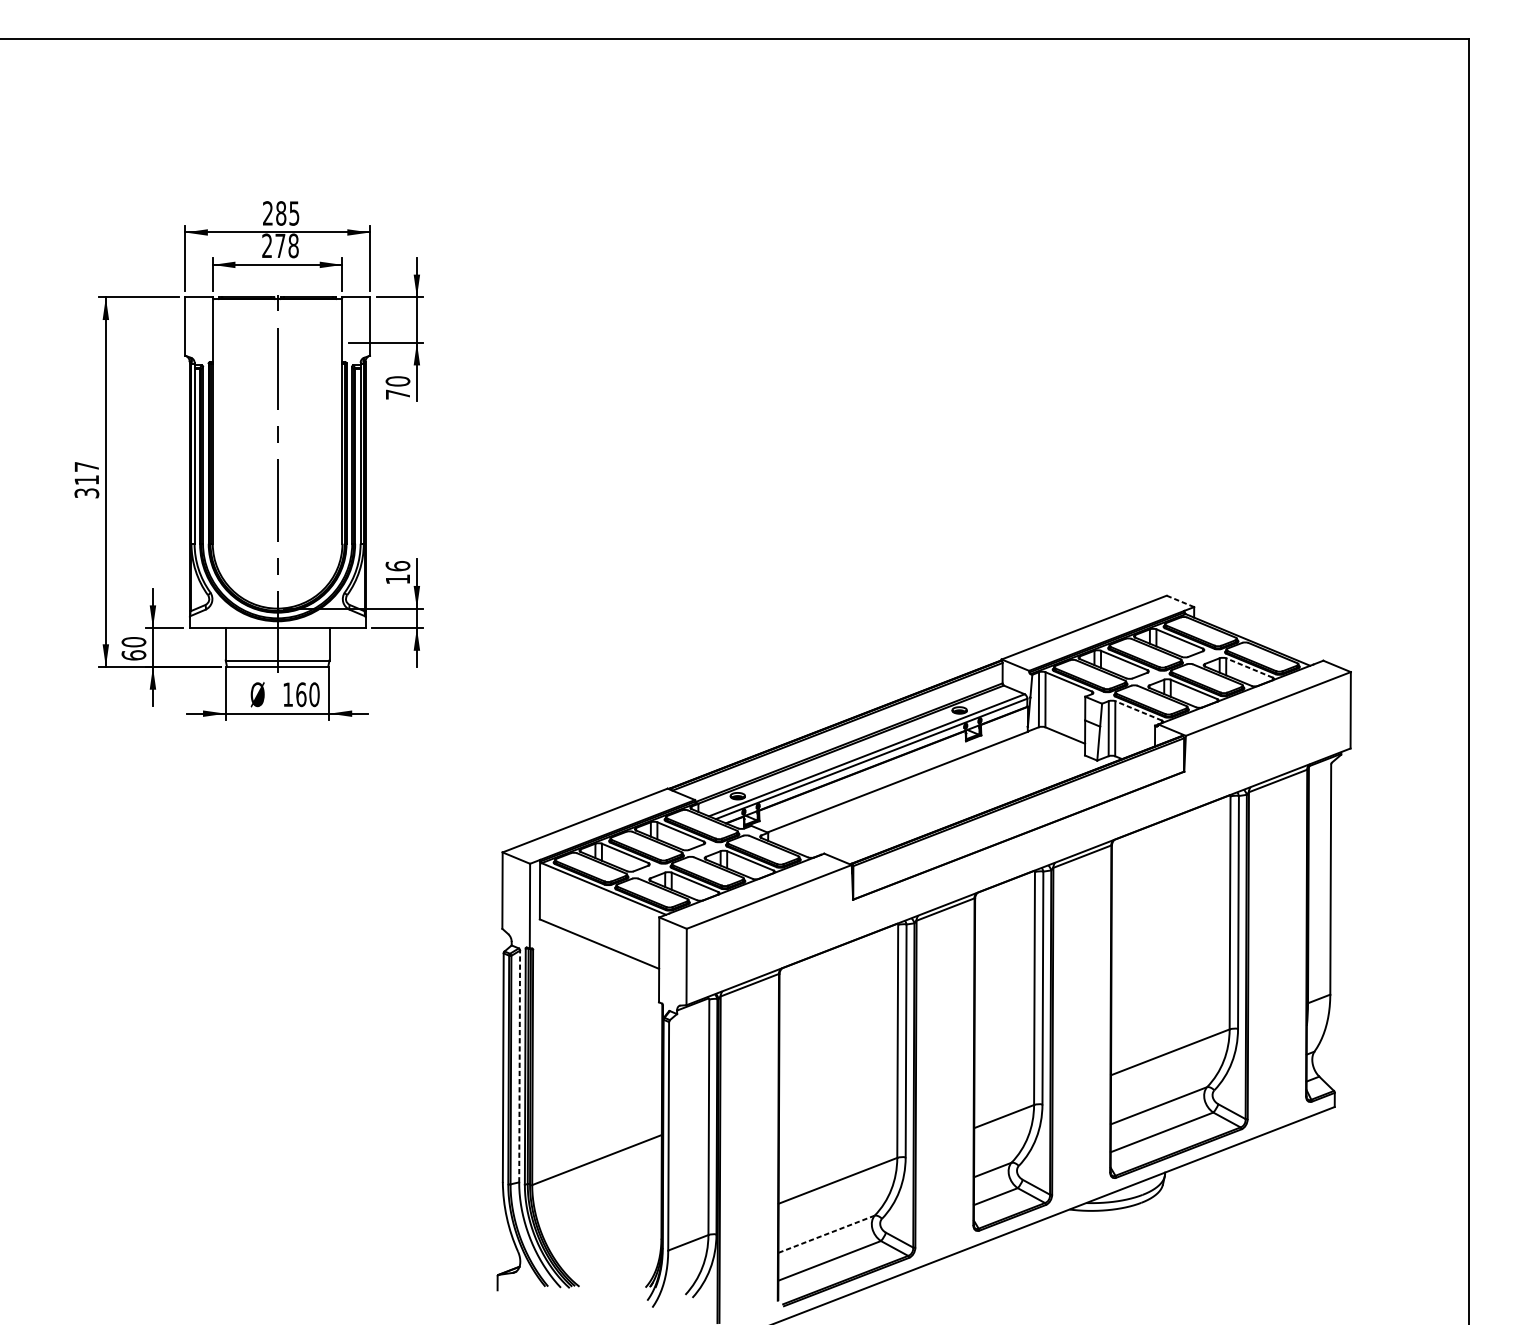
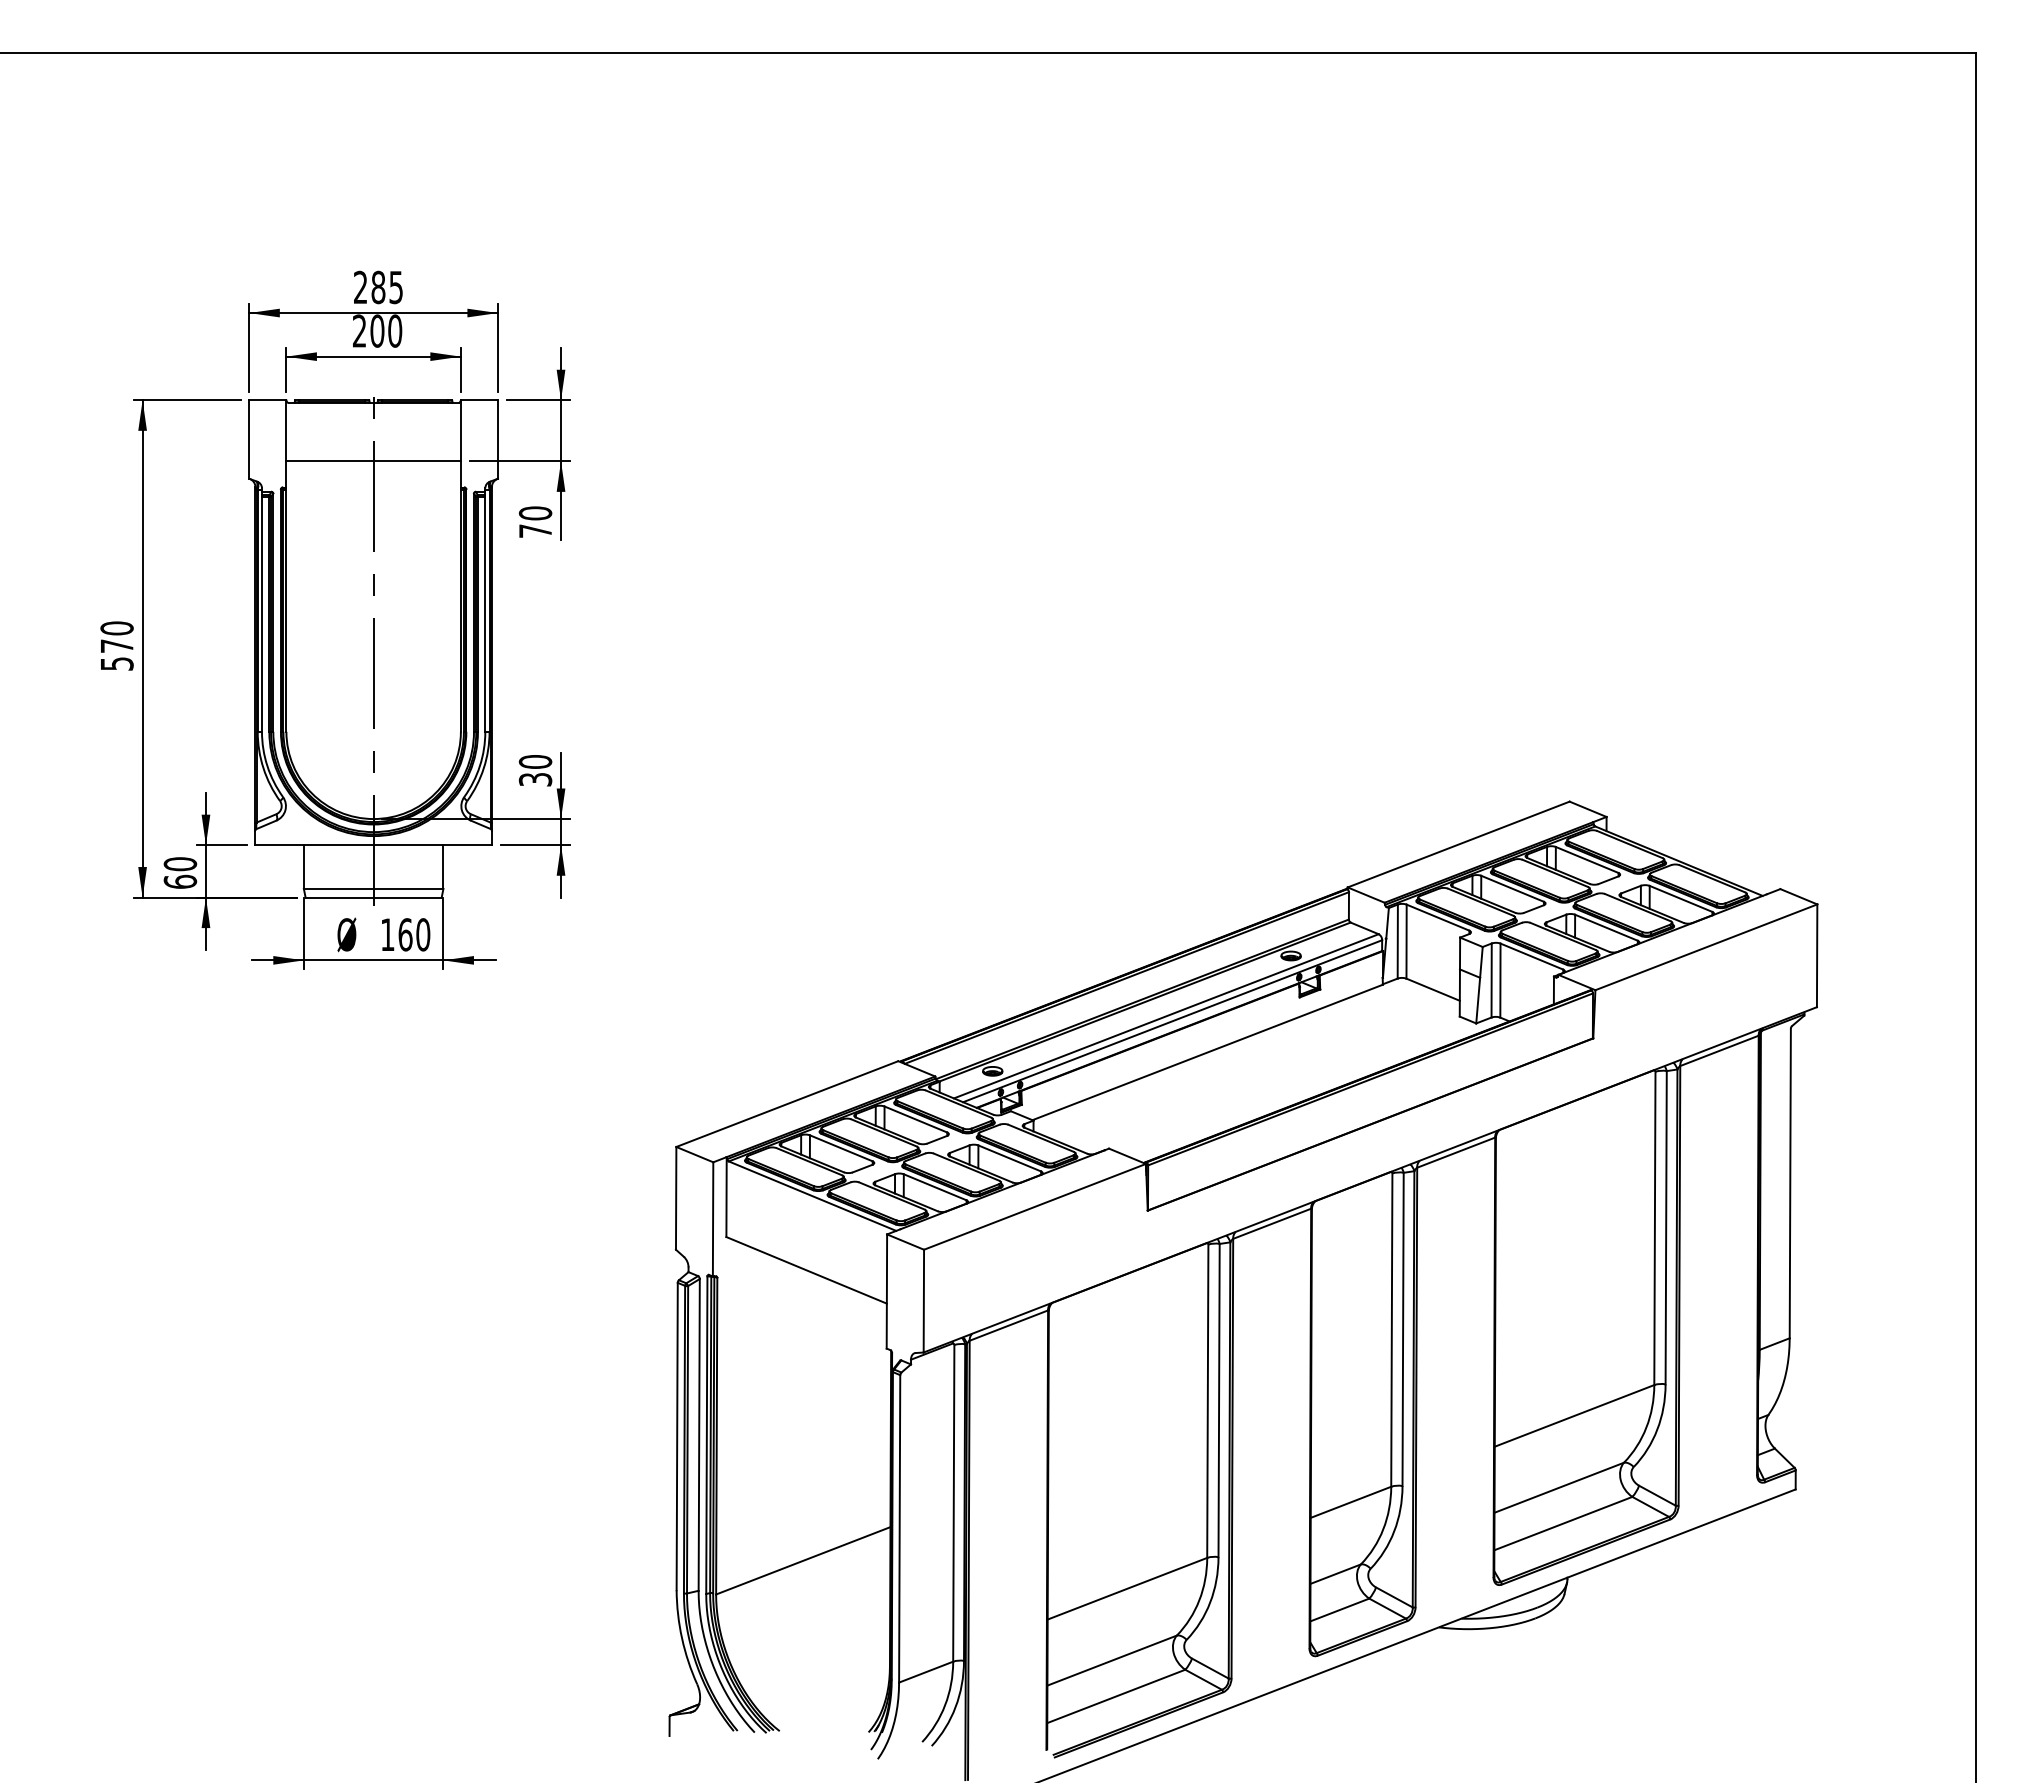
text: (287, 245) -> (386, 330), 278 -> 200
line: (277, 342) -> (373, 461), added
text: (86, 479) -> (116, 645), 317 -> 570
text: (397, 572) -> (535, 770), 16 -> 30
line: (1180, 601) -> (1588, 809), dashed -> solid
line: (1249, 667) -> (1681, 898), dashed -> solid
line: (1138, 710) -> (1531, 956), dashed -> solid
line: (519, 1066) -> (699, 1434), dashed -> solid
line: (826, 1234) -> (1112, 1660), dashed -> solid

